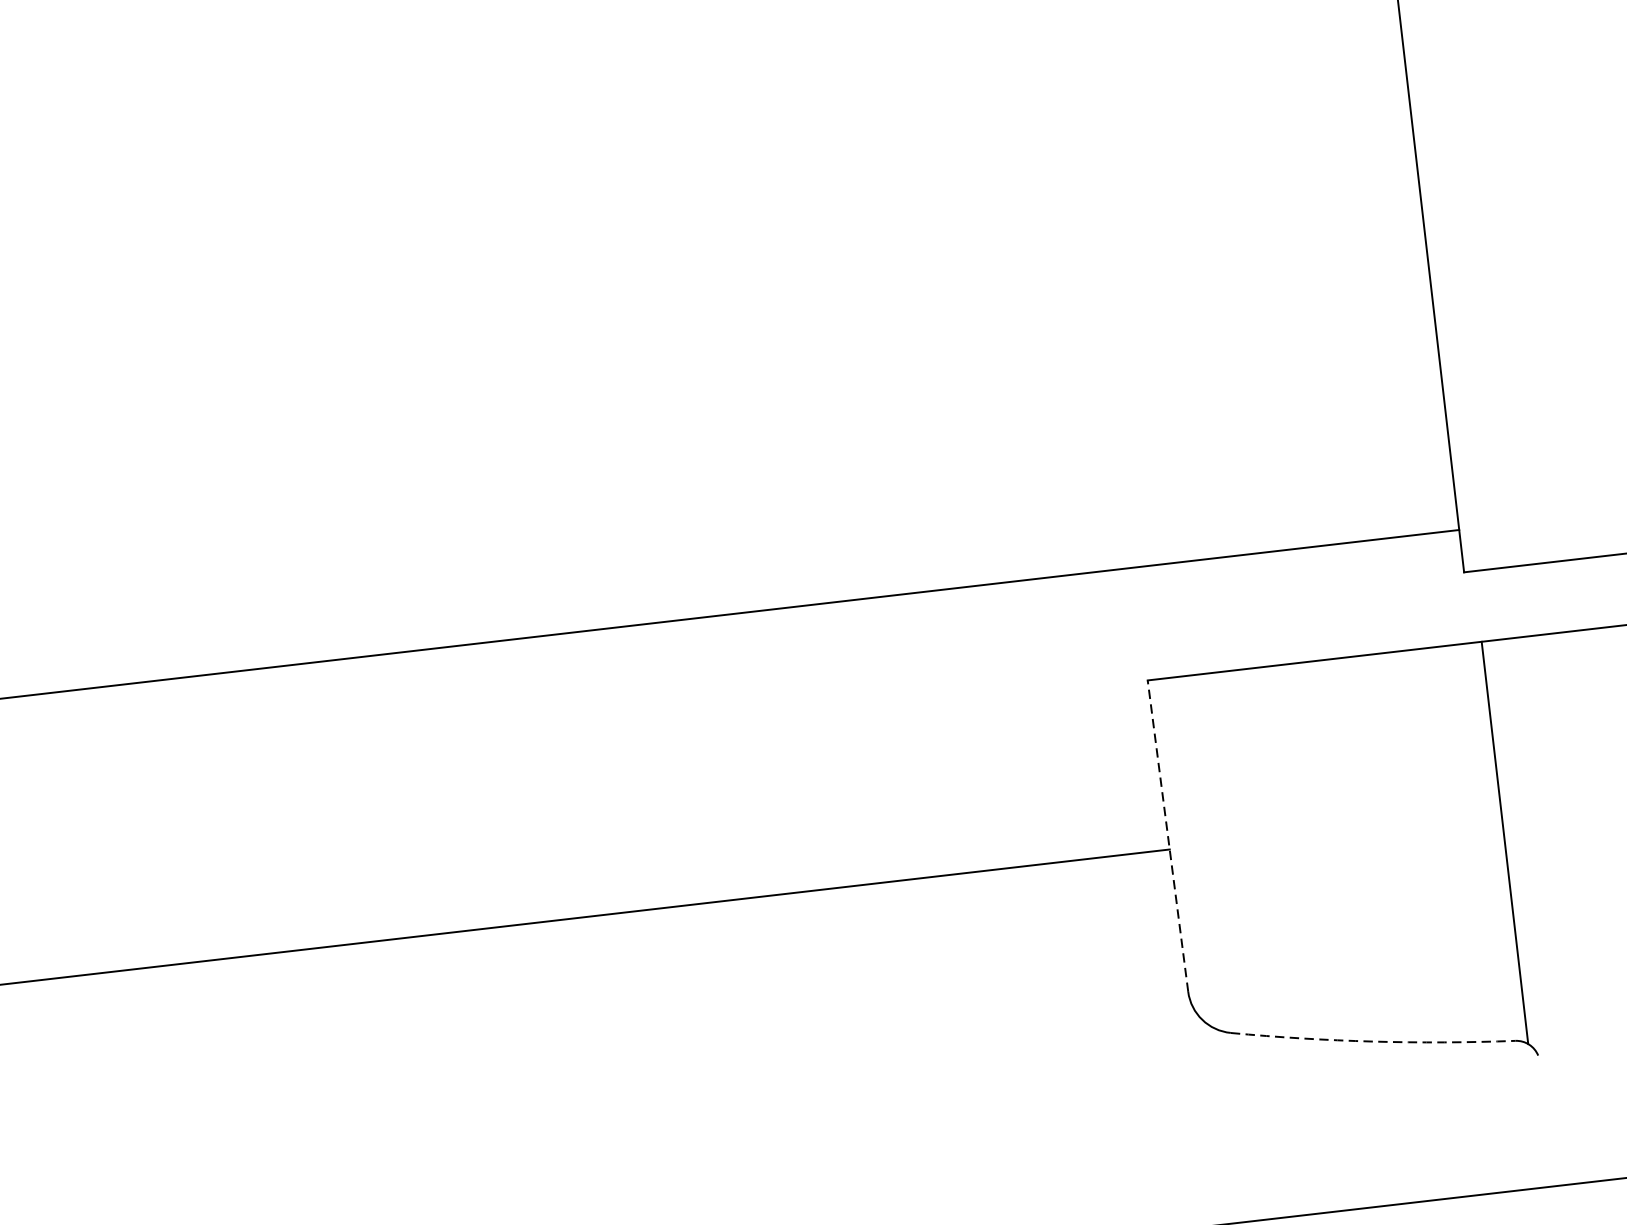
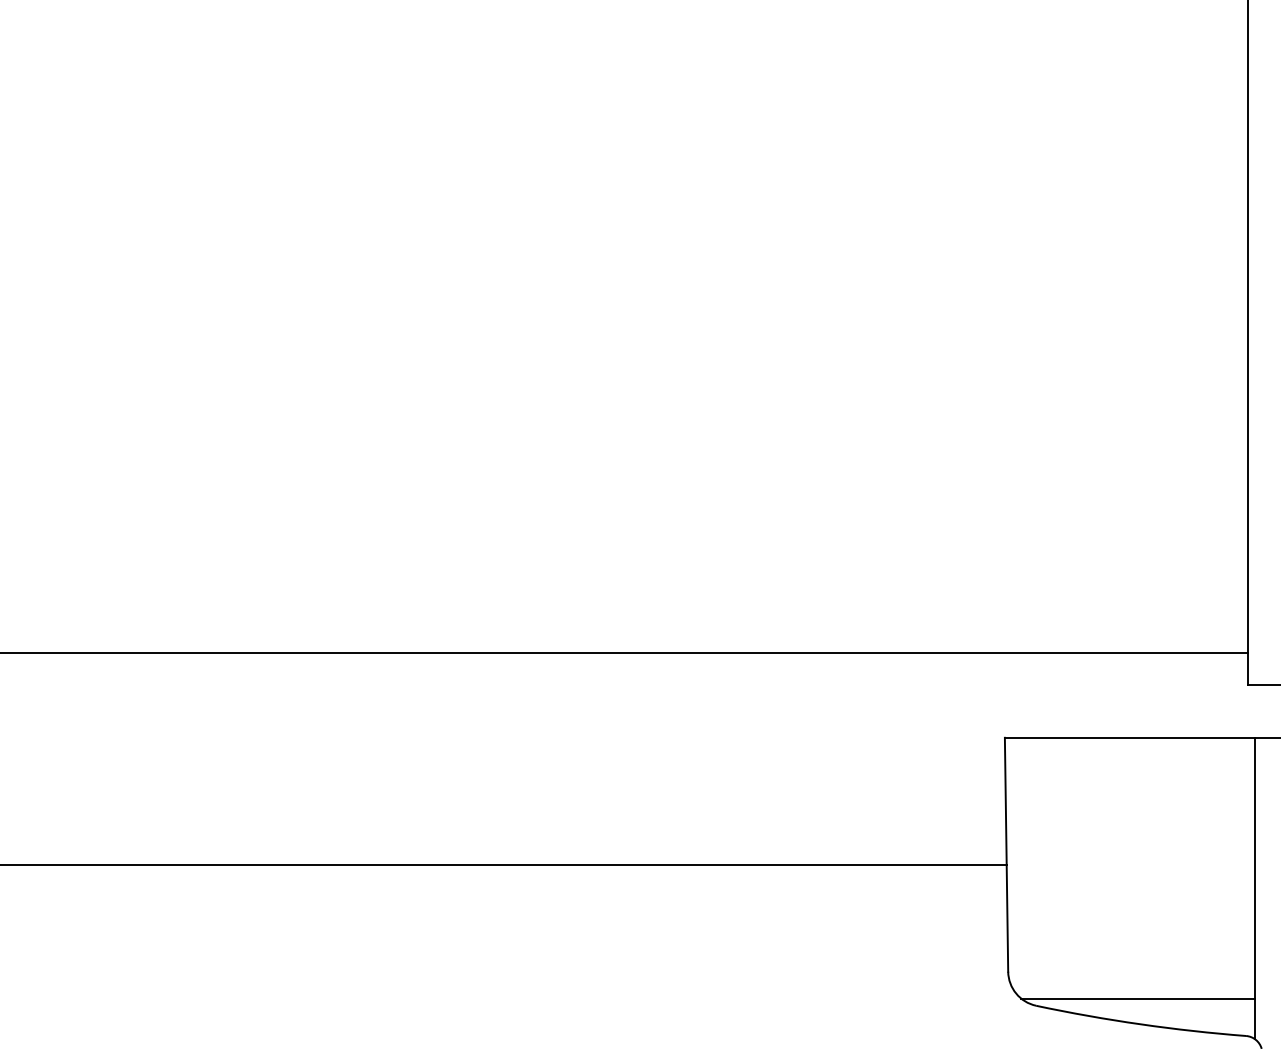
line: (1167, 835) -> (1006, 854), dashed -> solid
line: (1366, 1007) -> (1138, 998), added
arc: (1372, 1041) -> (1140, 1024), dashed -> solid

